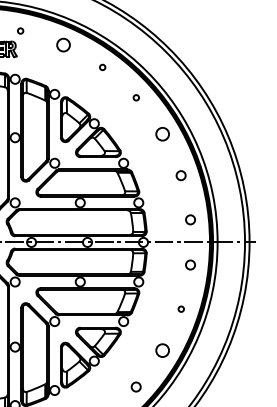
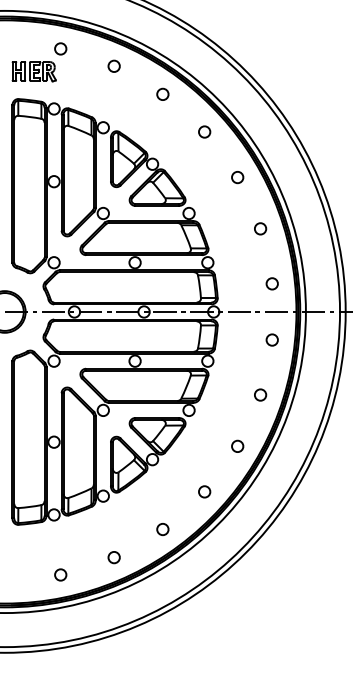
circle: (20, 30) -> (60, 48), size x1.67
circle: (62, 44) -> (113, 65), size x0.71
circle: (102, 66) -> (162, 93), size x1.67
circle: (136, 97) -> (204, 131), size x1.67
circle: (162, 134) -> (237, 177), size x0.71
circle: (181, 308) -> (260, 394), size x1.67
circle: (162, 349) -> (237, 445), size x0.71

